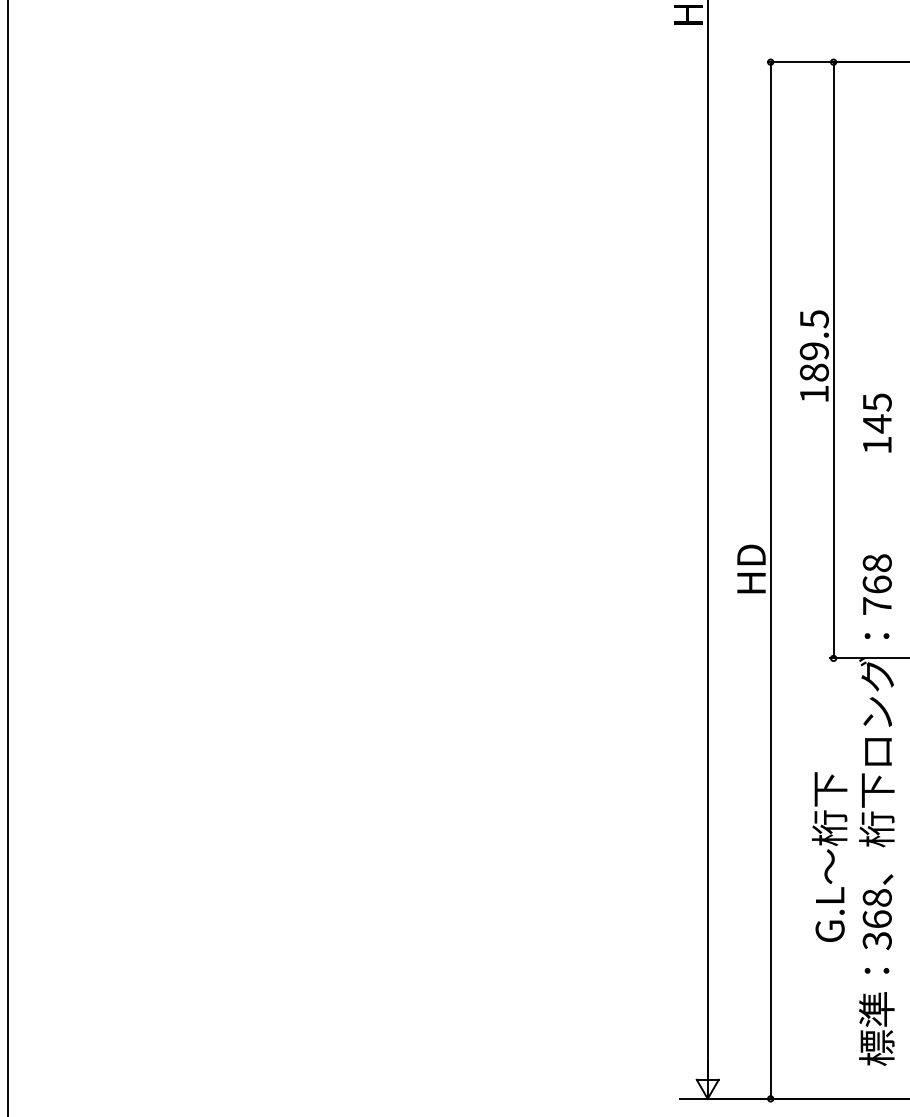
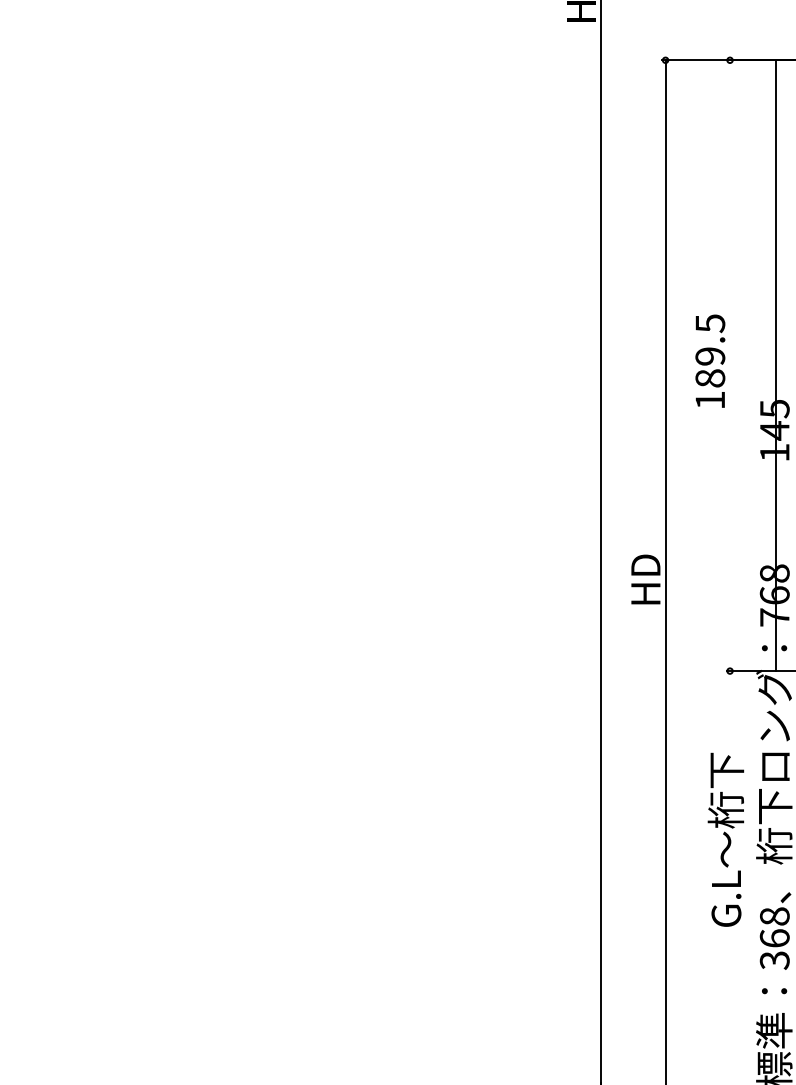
line: (833, 360) -> (776, 365), moved
text: (829, 856) -> (725, 839), moved

